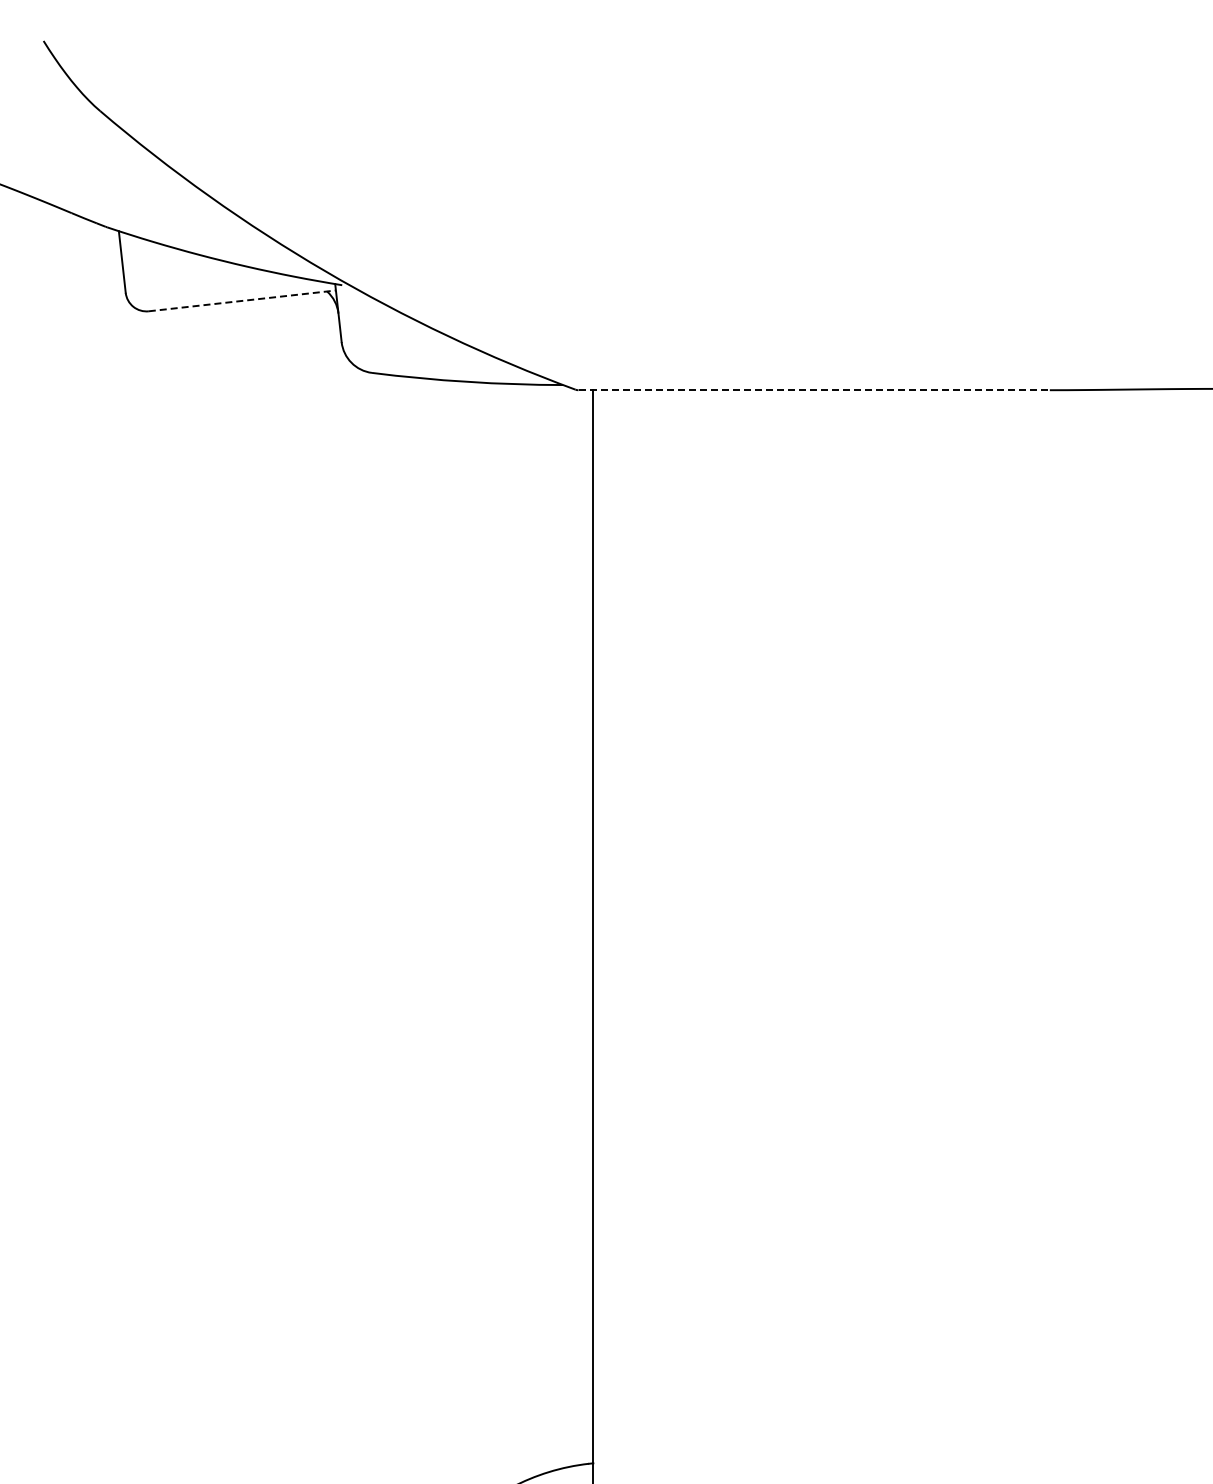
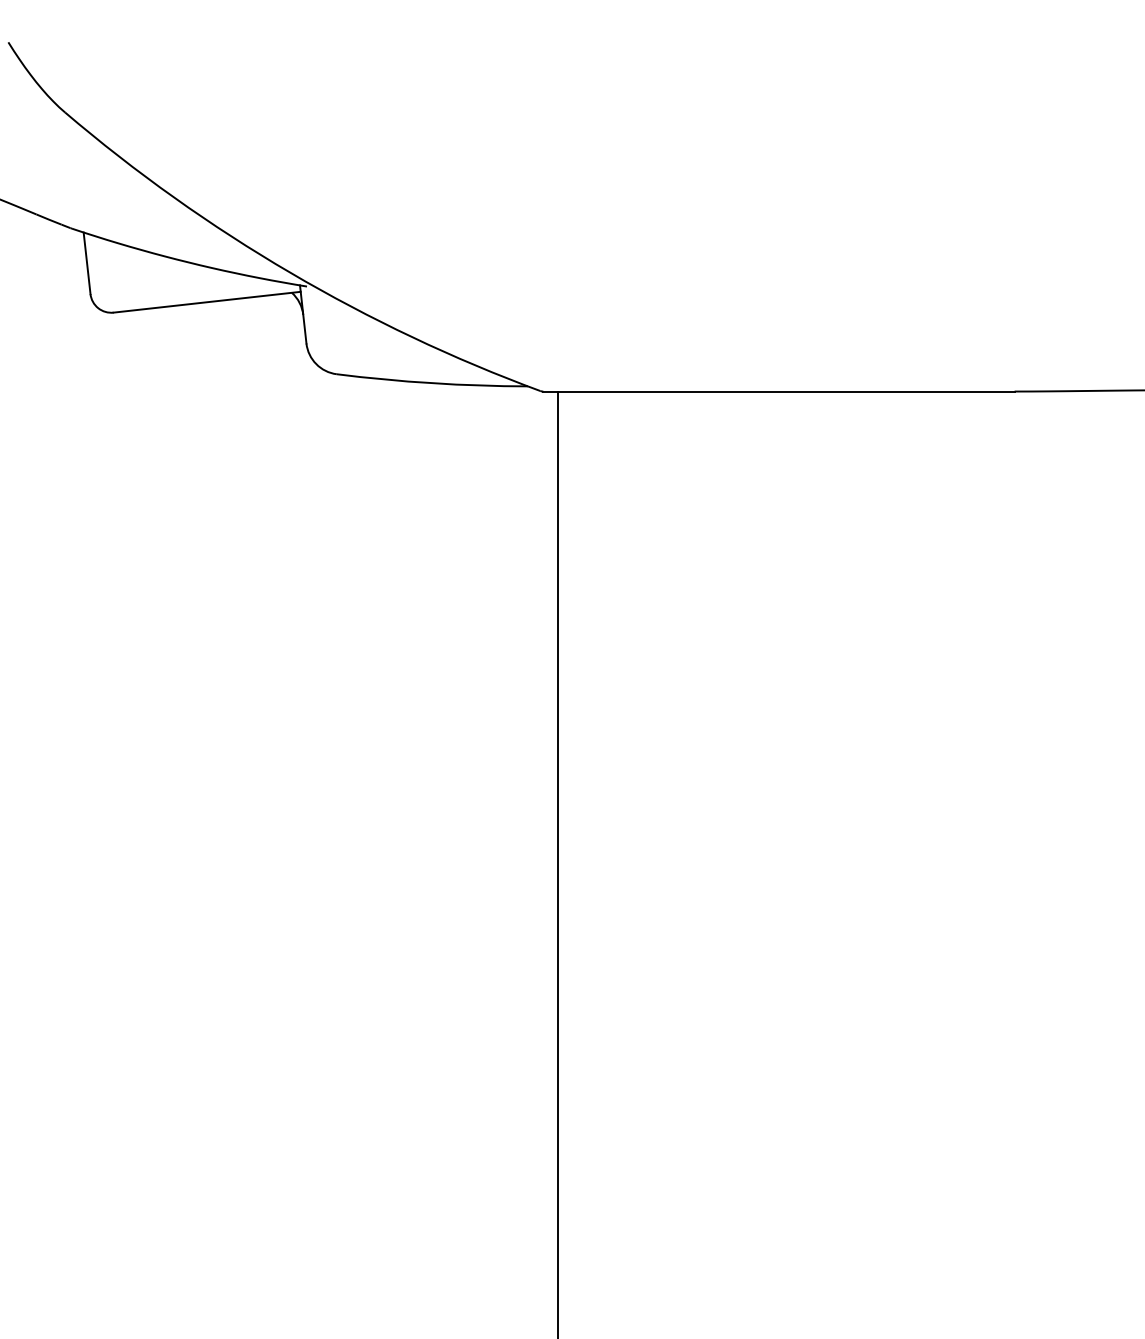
line: (242, 300) -> (207, 301), dashed -> solid
line: (814, 390) -> (779, 391), dashed -> solid

